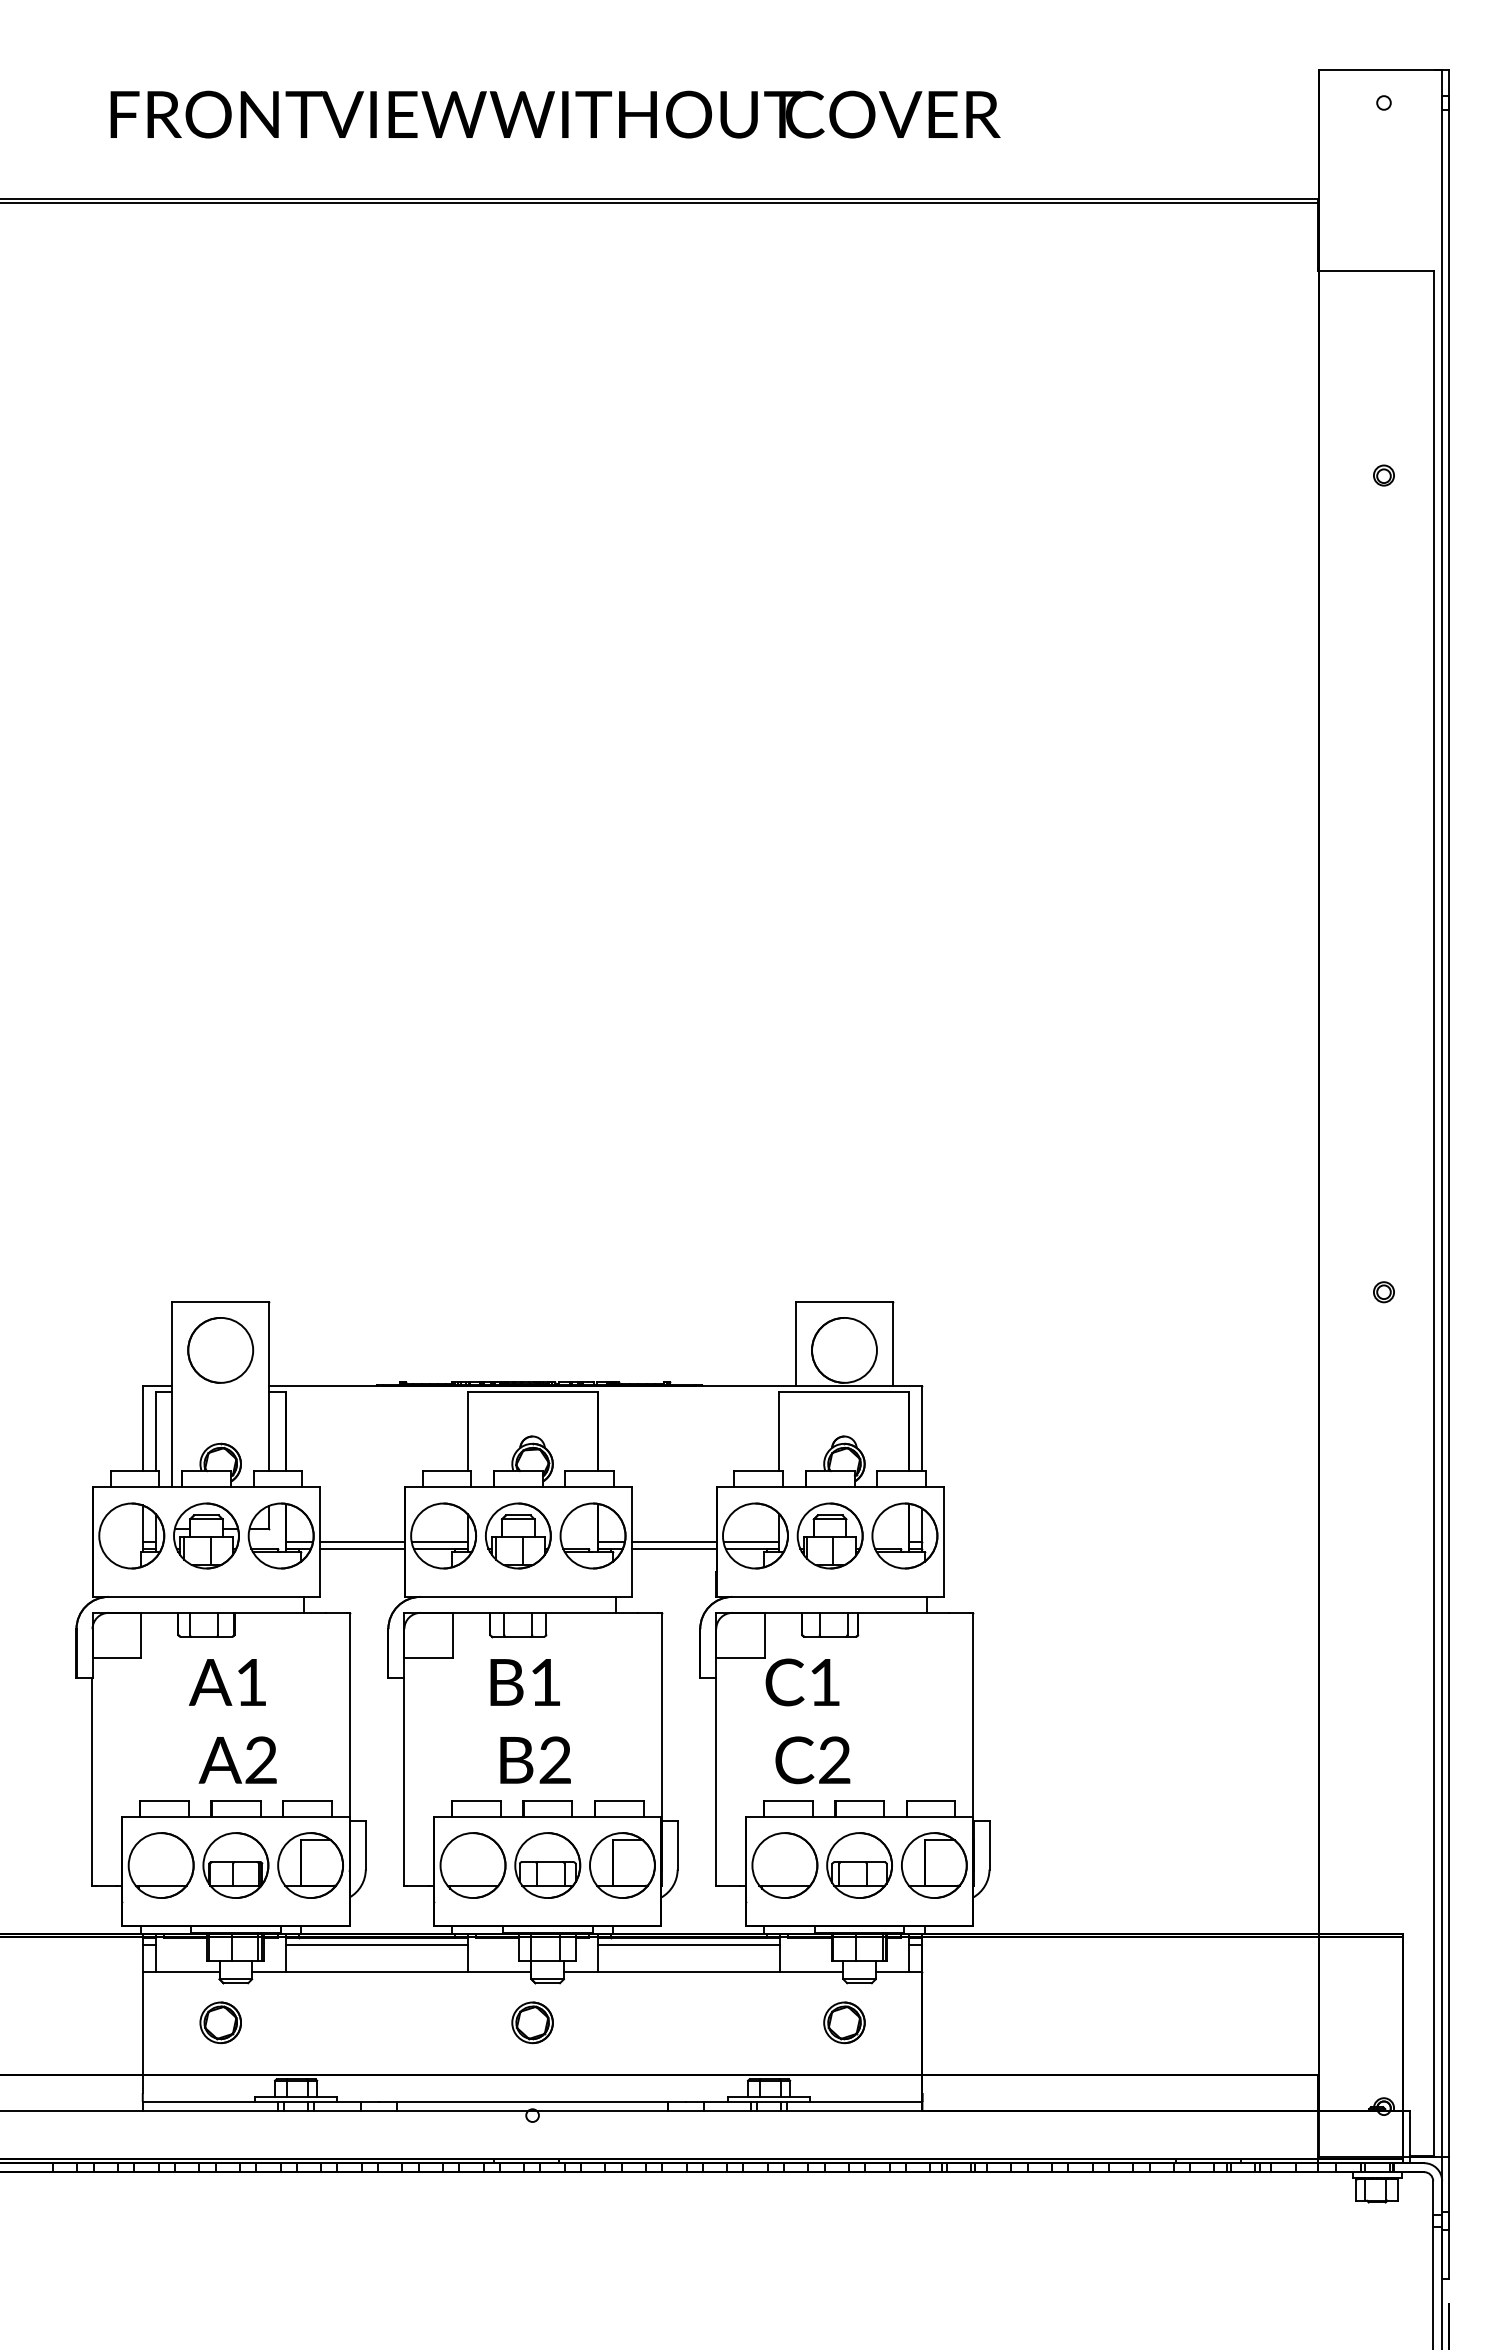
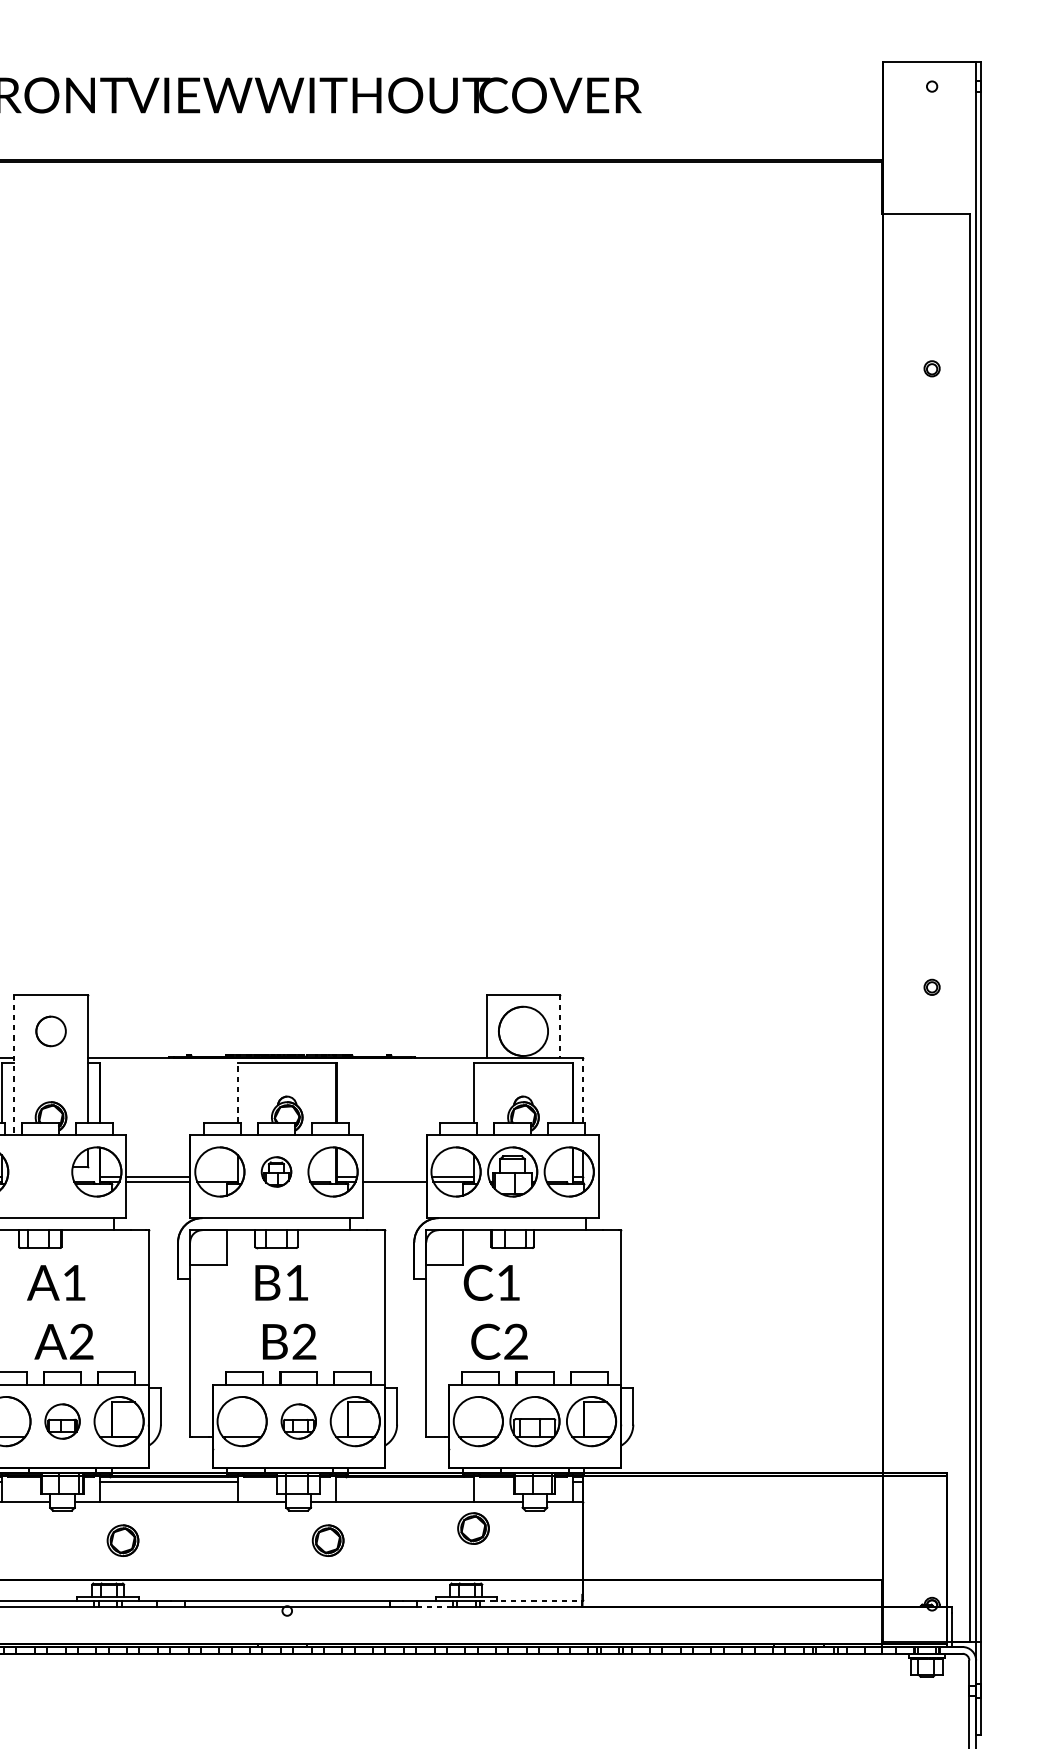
line: (893, 1344) -> (560, 1026), solid -> dashed
part: (220, 1350) -> (50, 1031), size x0.6
line: (171, 1394) -> (13, 1064), solid -> dashed
line: (922, 1428) -> (582, 1090), solid -> dashed
line: (467, 1431) -> (237, 1092), solid -> dashed
part: (206, 1535) -> (40, 1171), removed
part: (518, 1535) -> (276, 1171), size x0.6
line: (439, 1542) -> (216, 1176), removed
line: (674, 1542) -> (394, 1176), removed
part: (235, 1865) -> (62, 1421), size x0.7
part: (547, 1865) -> (298, 1421), size x0.7
line: (688, 1944) -> (405, 1481), removed
part: (220, 2022) -> (122, 1540), moved
part: (532, 2022) -> (328, 1540), moved
part: (844, 2022) -> (473, 1528), moved
line: (854, 2101) -> (531, 1600), solid -> dashed
line: (726, 2110) -> (434, 1607), solid -> dashed

